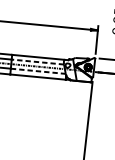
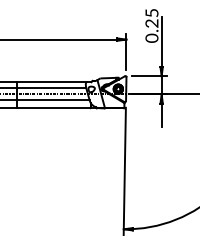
line: (37, 62) -> (51, 88), dashed -> solid
line: (38, 71) -> (53, 100), dashed -> solid

